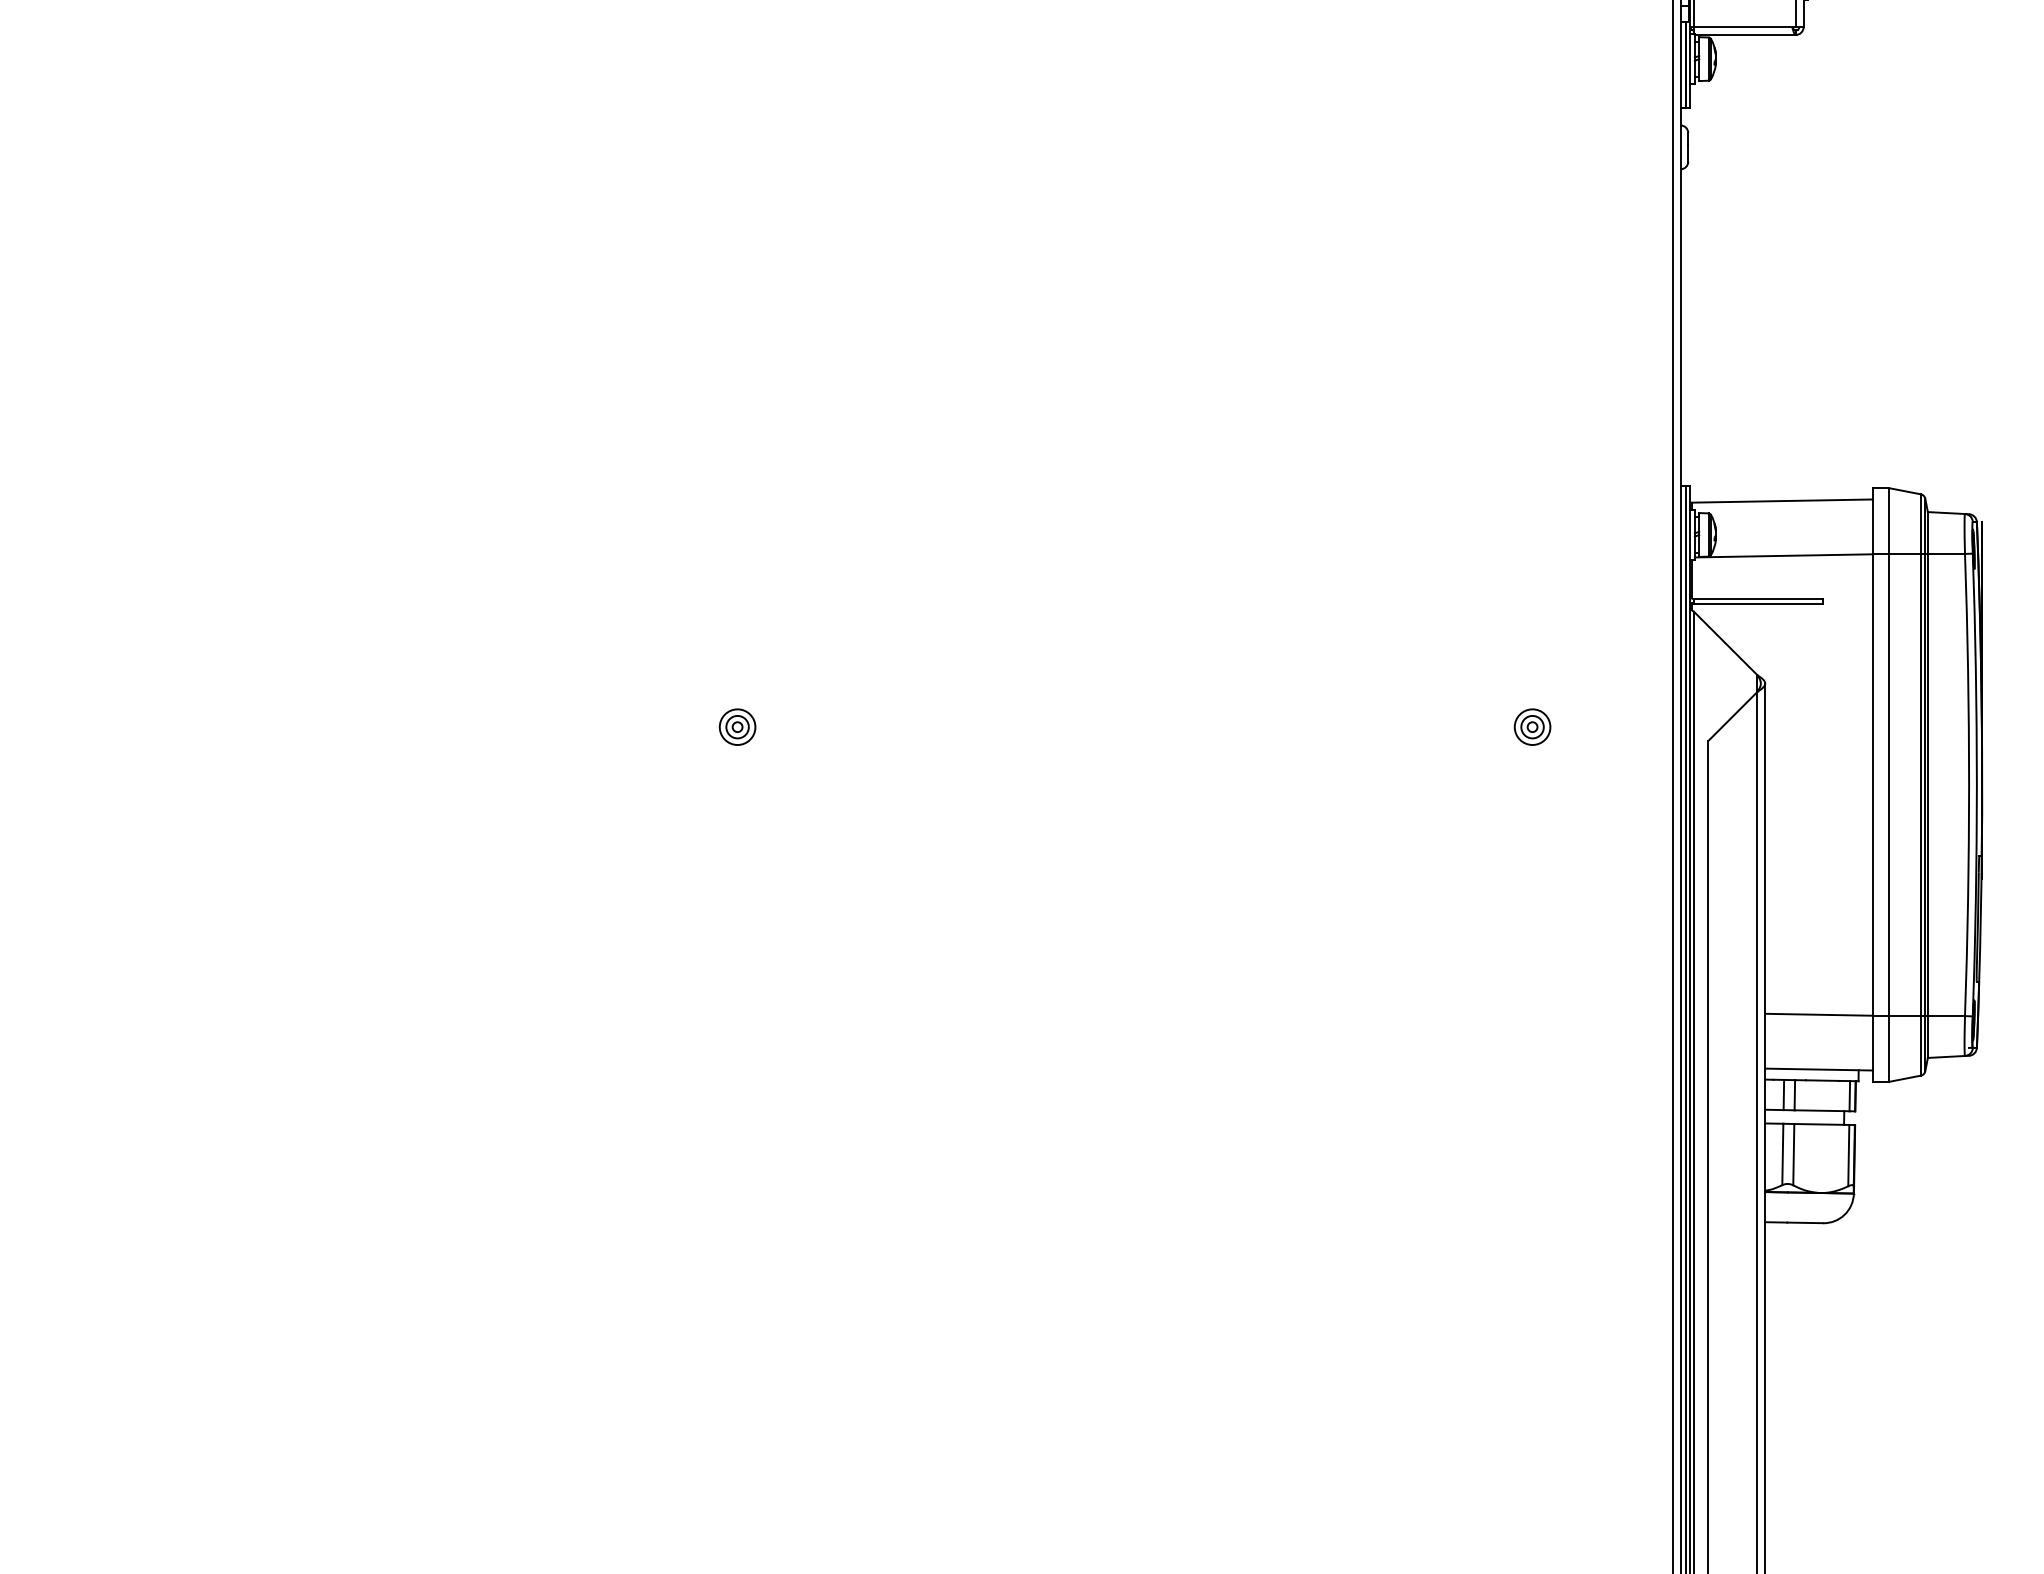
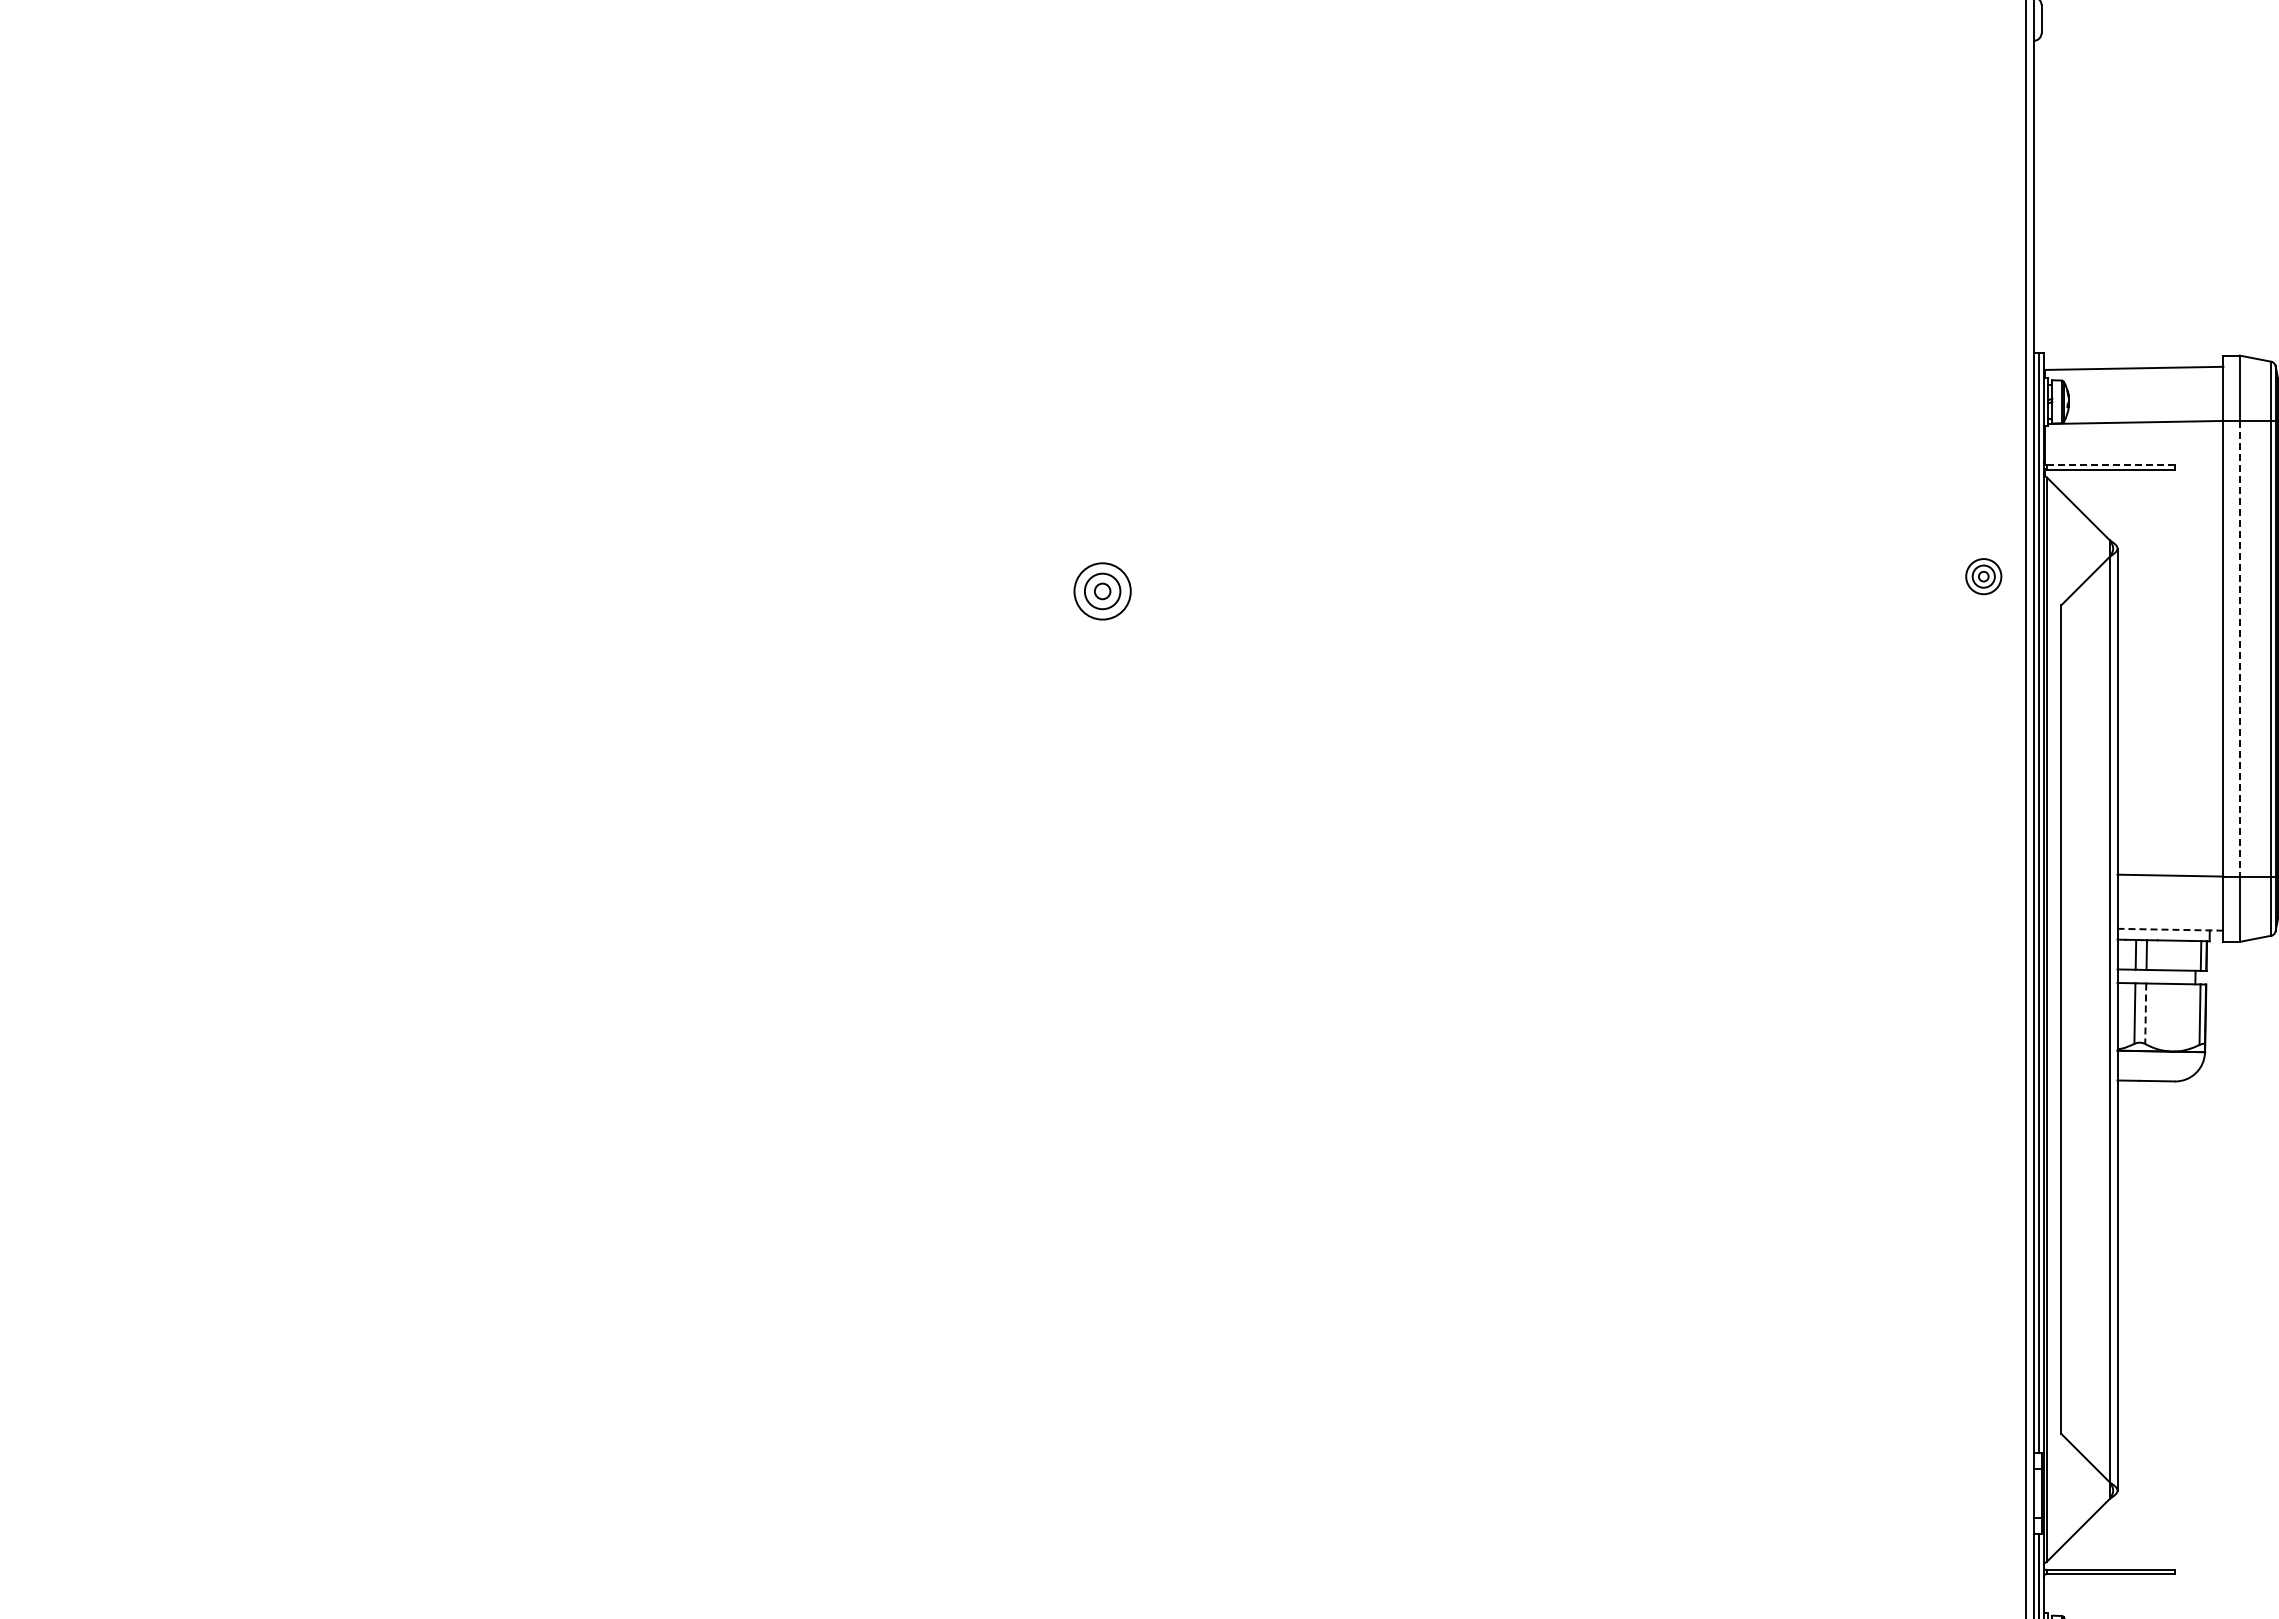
line: (1758, 599) -> (2110, 465), solid -> dashed
part: (737, 727) -> (1102, 591), size x1.6
part: (1532, 727) -> (1983, 576), moved
line: (1888, 785) -> (2239, 649), solid -> dashed
line: (1818, 1069) -> (2170, 929), solid -> dashed
line: (1793, 1155) -> (2145, 1014), solid -> dashed

